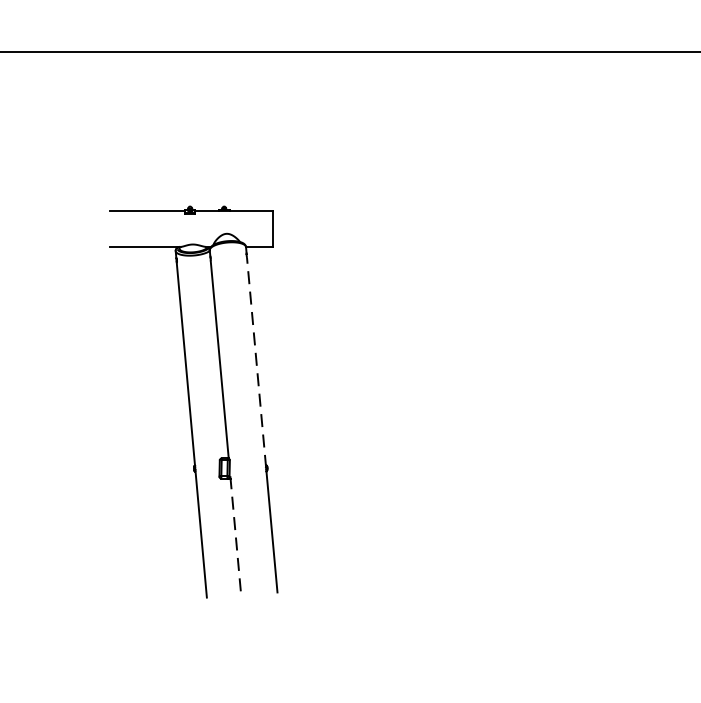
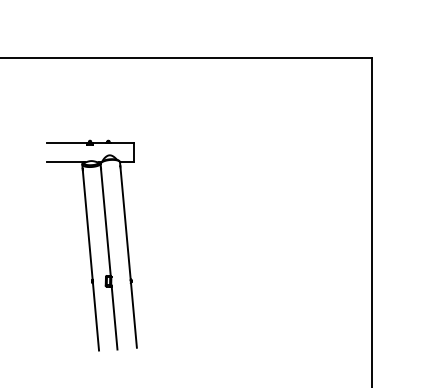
line: (256, 362) -> (125, 224), dashed -> solid
line: (235, 536) -> (114, 317), dashed -> solid

